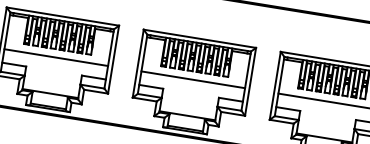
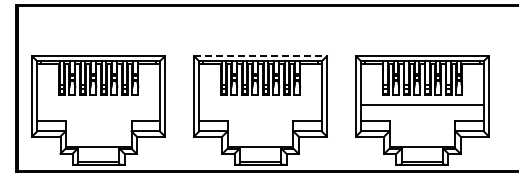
line: (200, 39) -> (261, 56), solid -> dashed
line: (56, 57) -> (98, 104), removed
line: (193, 79) -> (260, 104), removed

